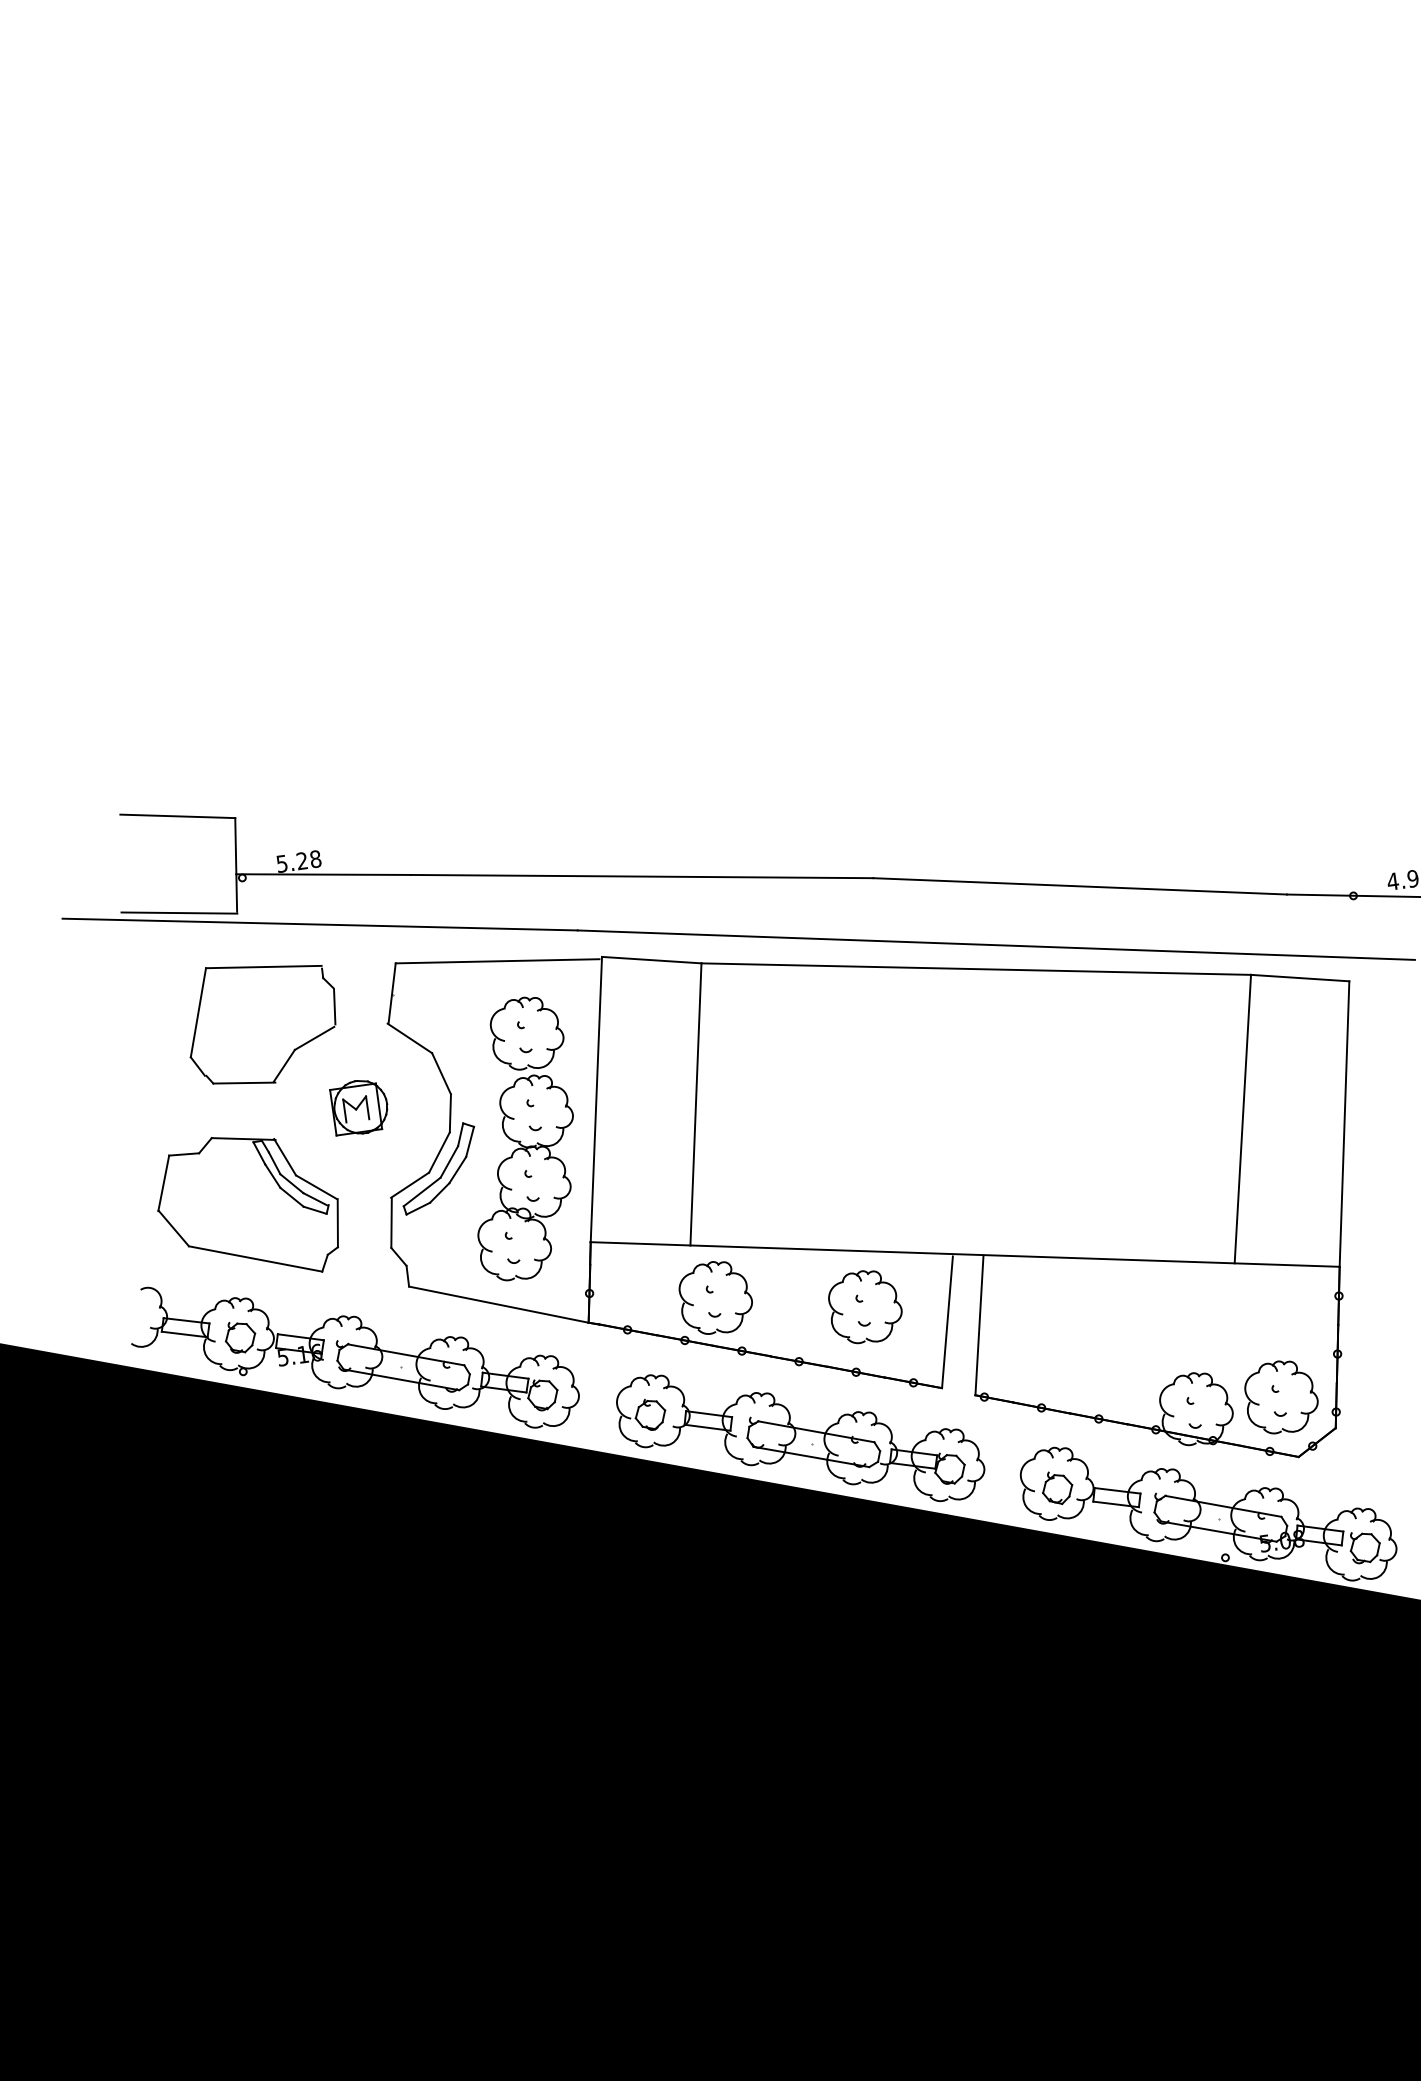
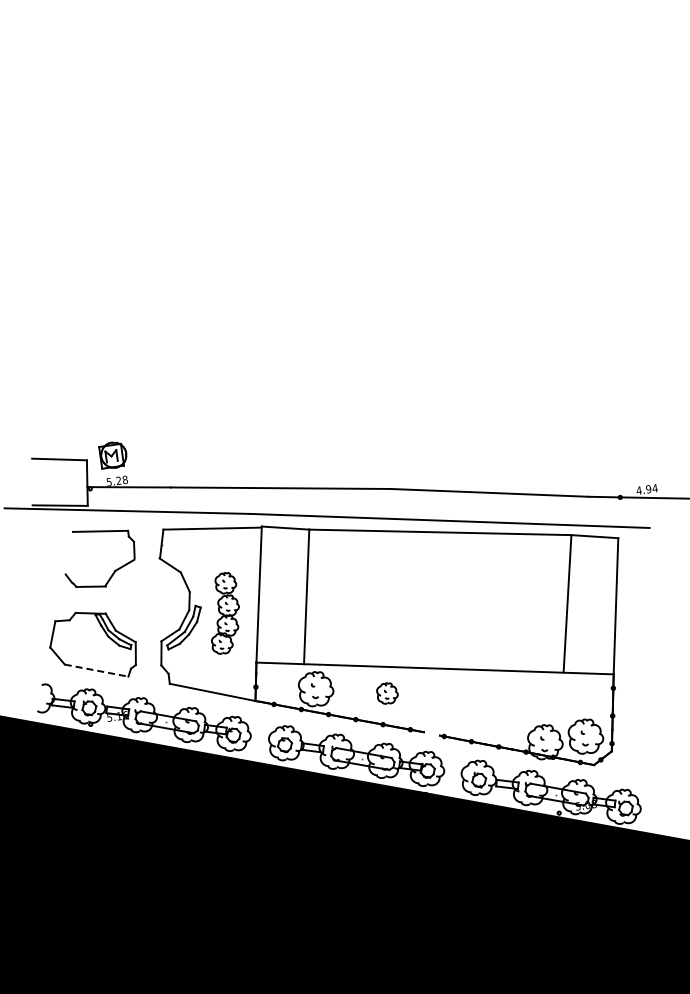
line: (196, 1011) -> (68, 552), removed
part: (358, 1107) -> (112, 455), moved
part: (525, 1139) -> (225, 613), size x0.6
line: (257, 1258) -> (97, 670), solid -> dashed
part: (865, 1306) -> (387, 693), size x0.6
line: (947, 1321) -> (426, 700), removed
line: (978, 1323) -> (441, 701), removed

